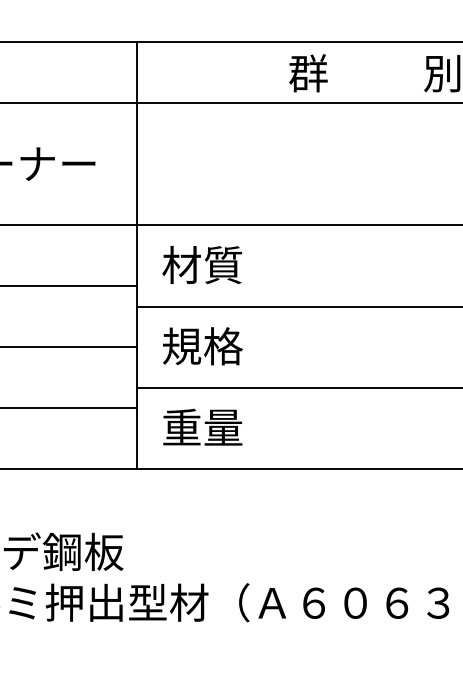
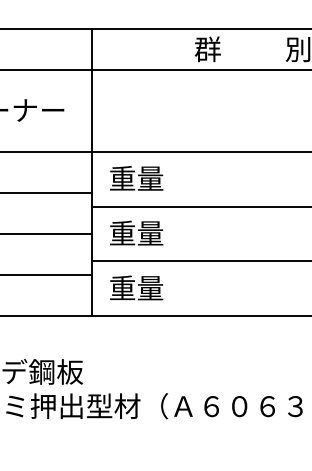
text: (202, 264) -> (136, 178), 材質 -> 重量
text: (202, 346) -> (136, 233), 規格 -> 重量

